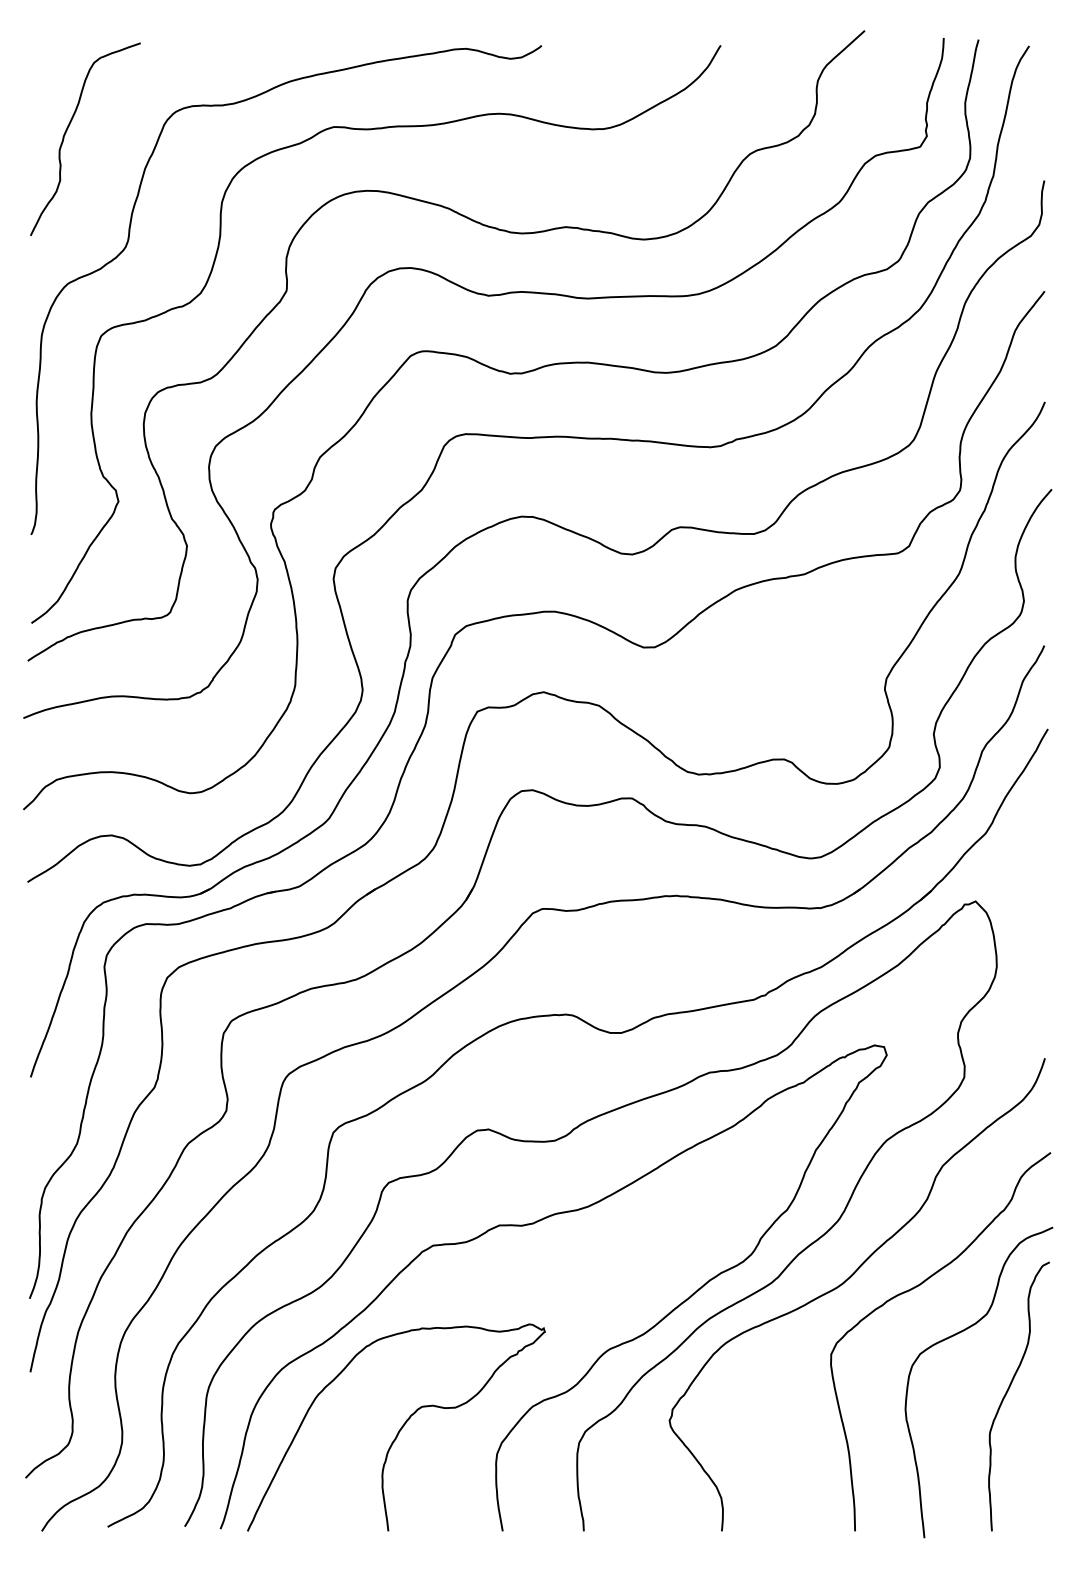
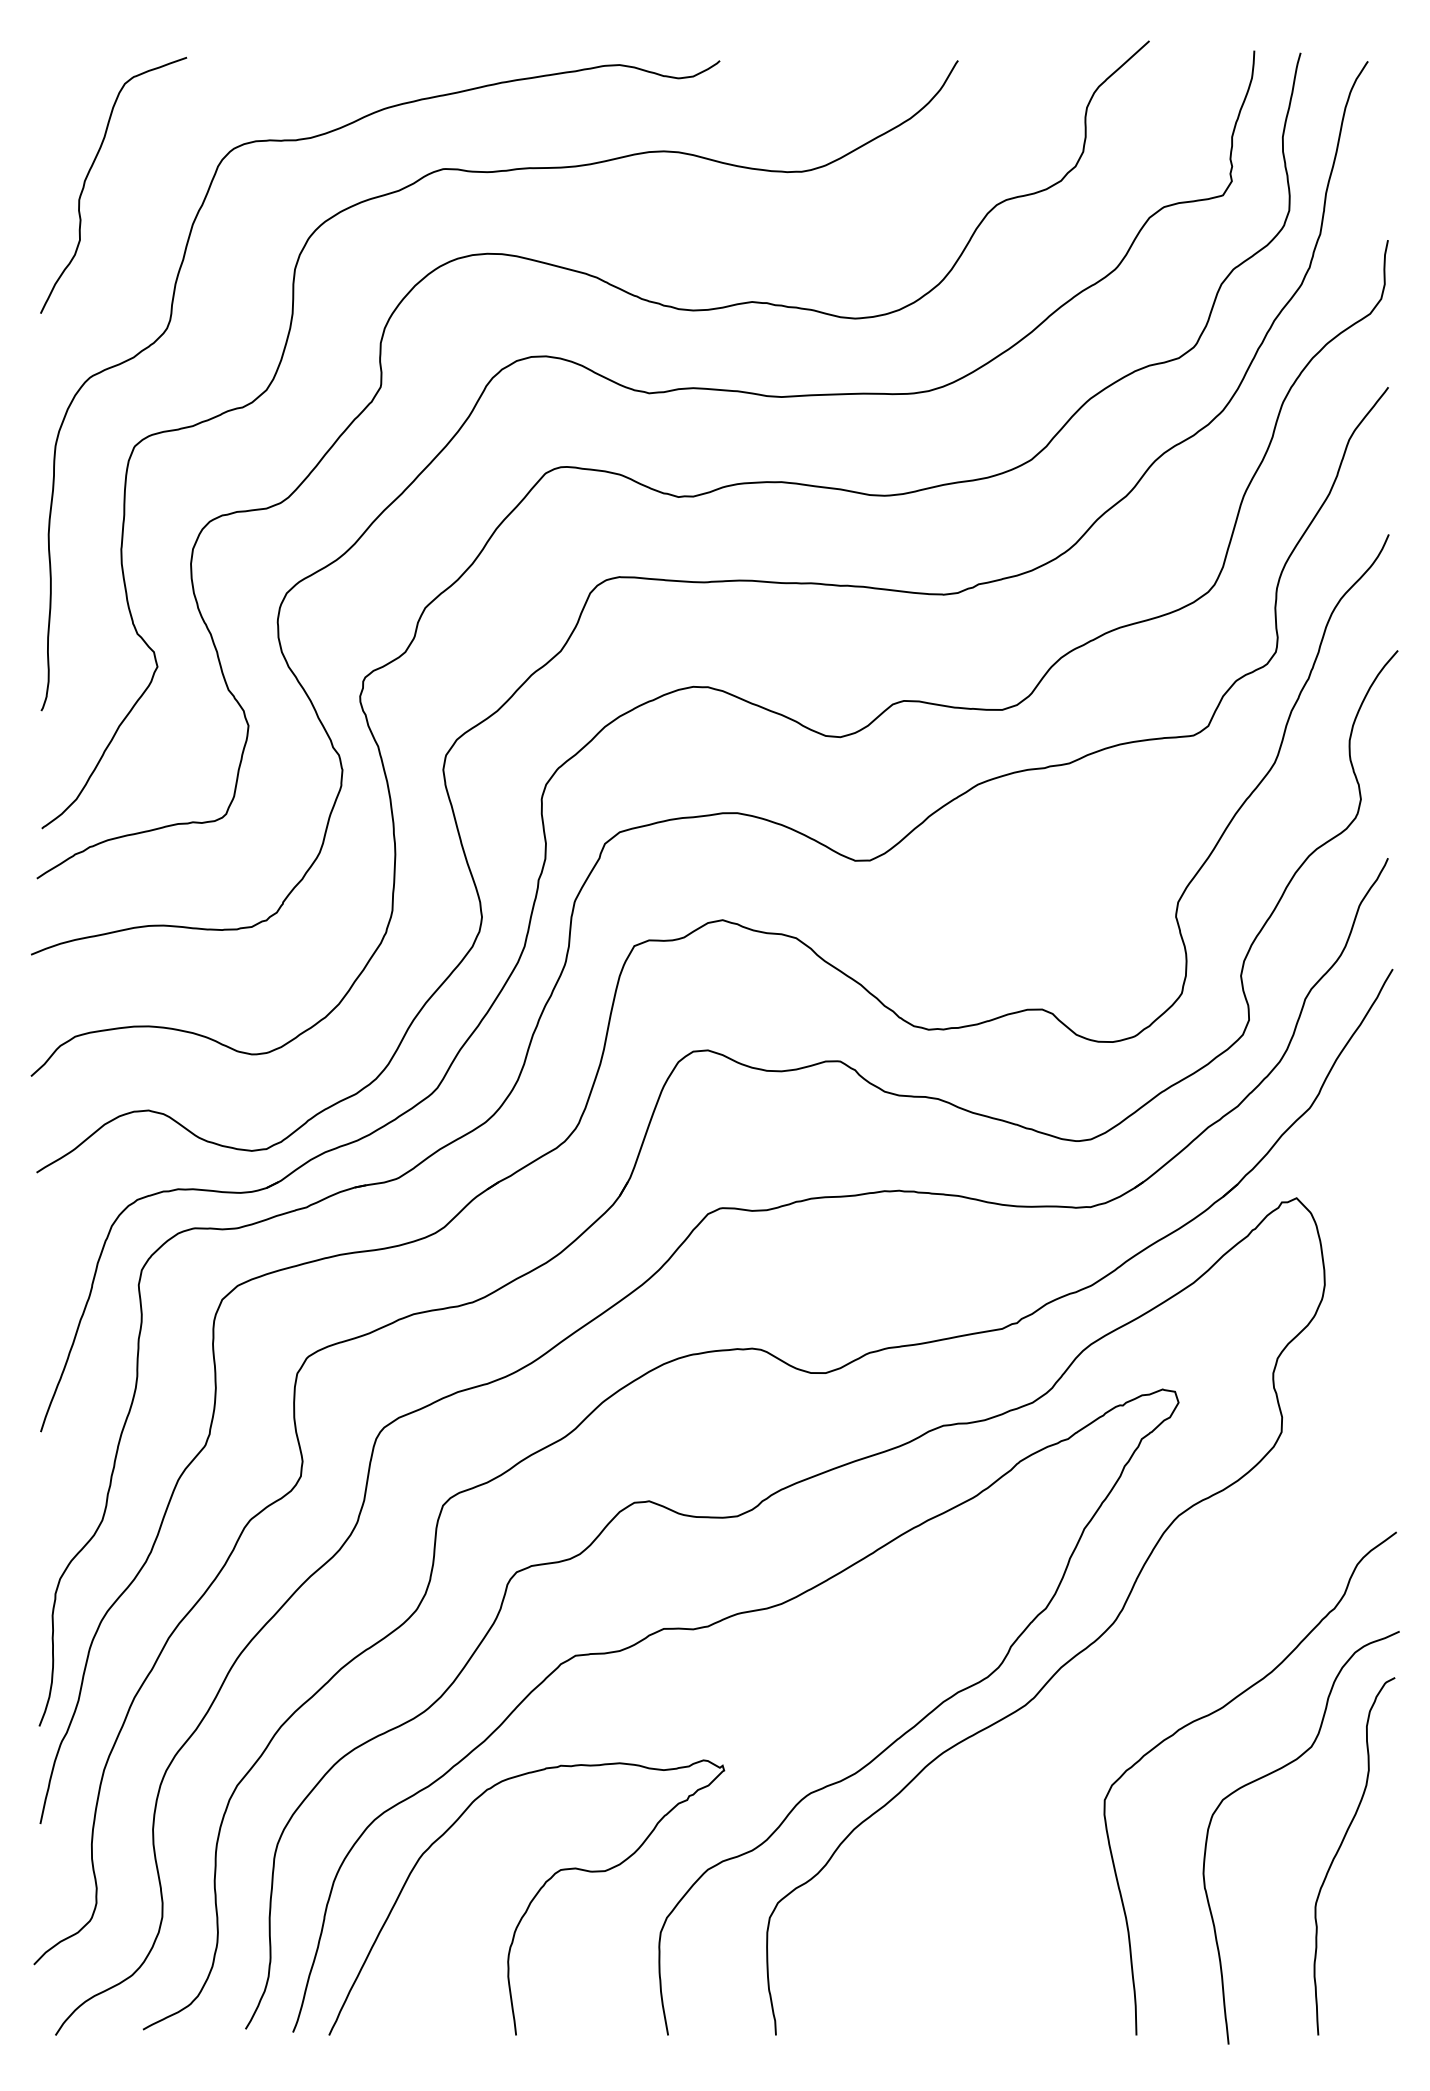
curve: (845, 1282) -> (1123, 1704), removed

